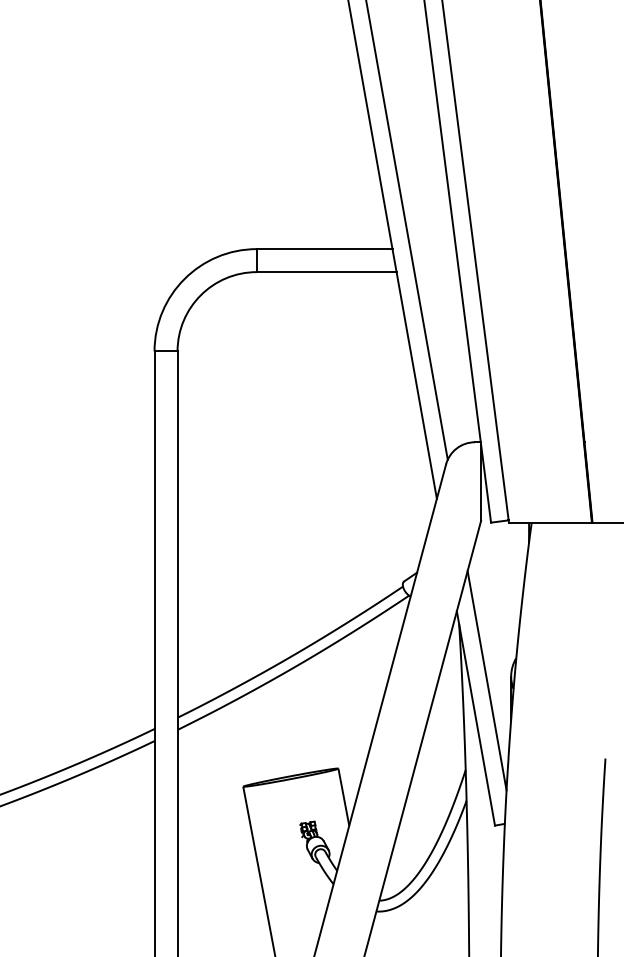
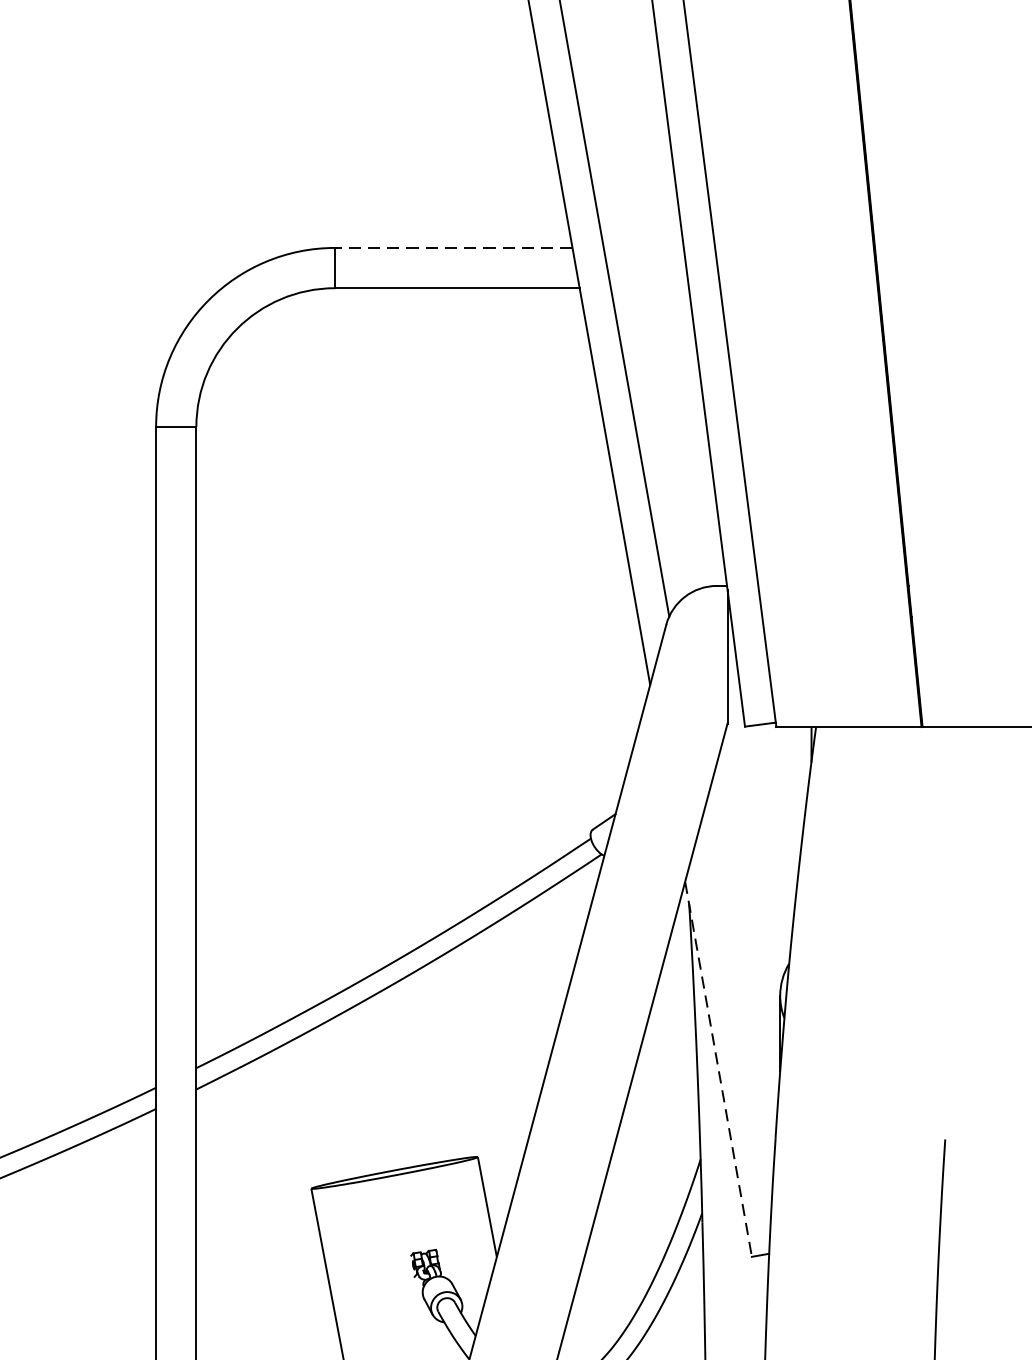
line: (324, 249) -> (453, 248), solid -> dashed
line: (486, 680) -> (737, 1002), removed
line: (475, 718) -> (717, 1069), solid -> dashed

